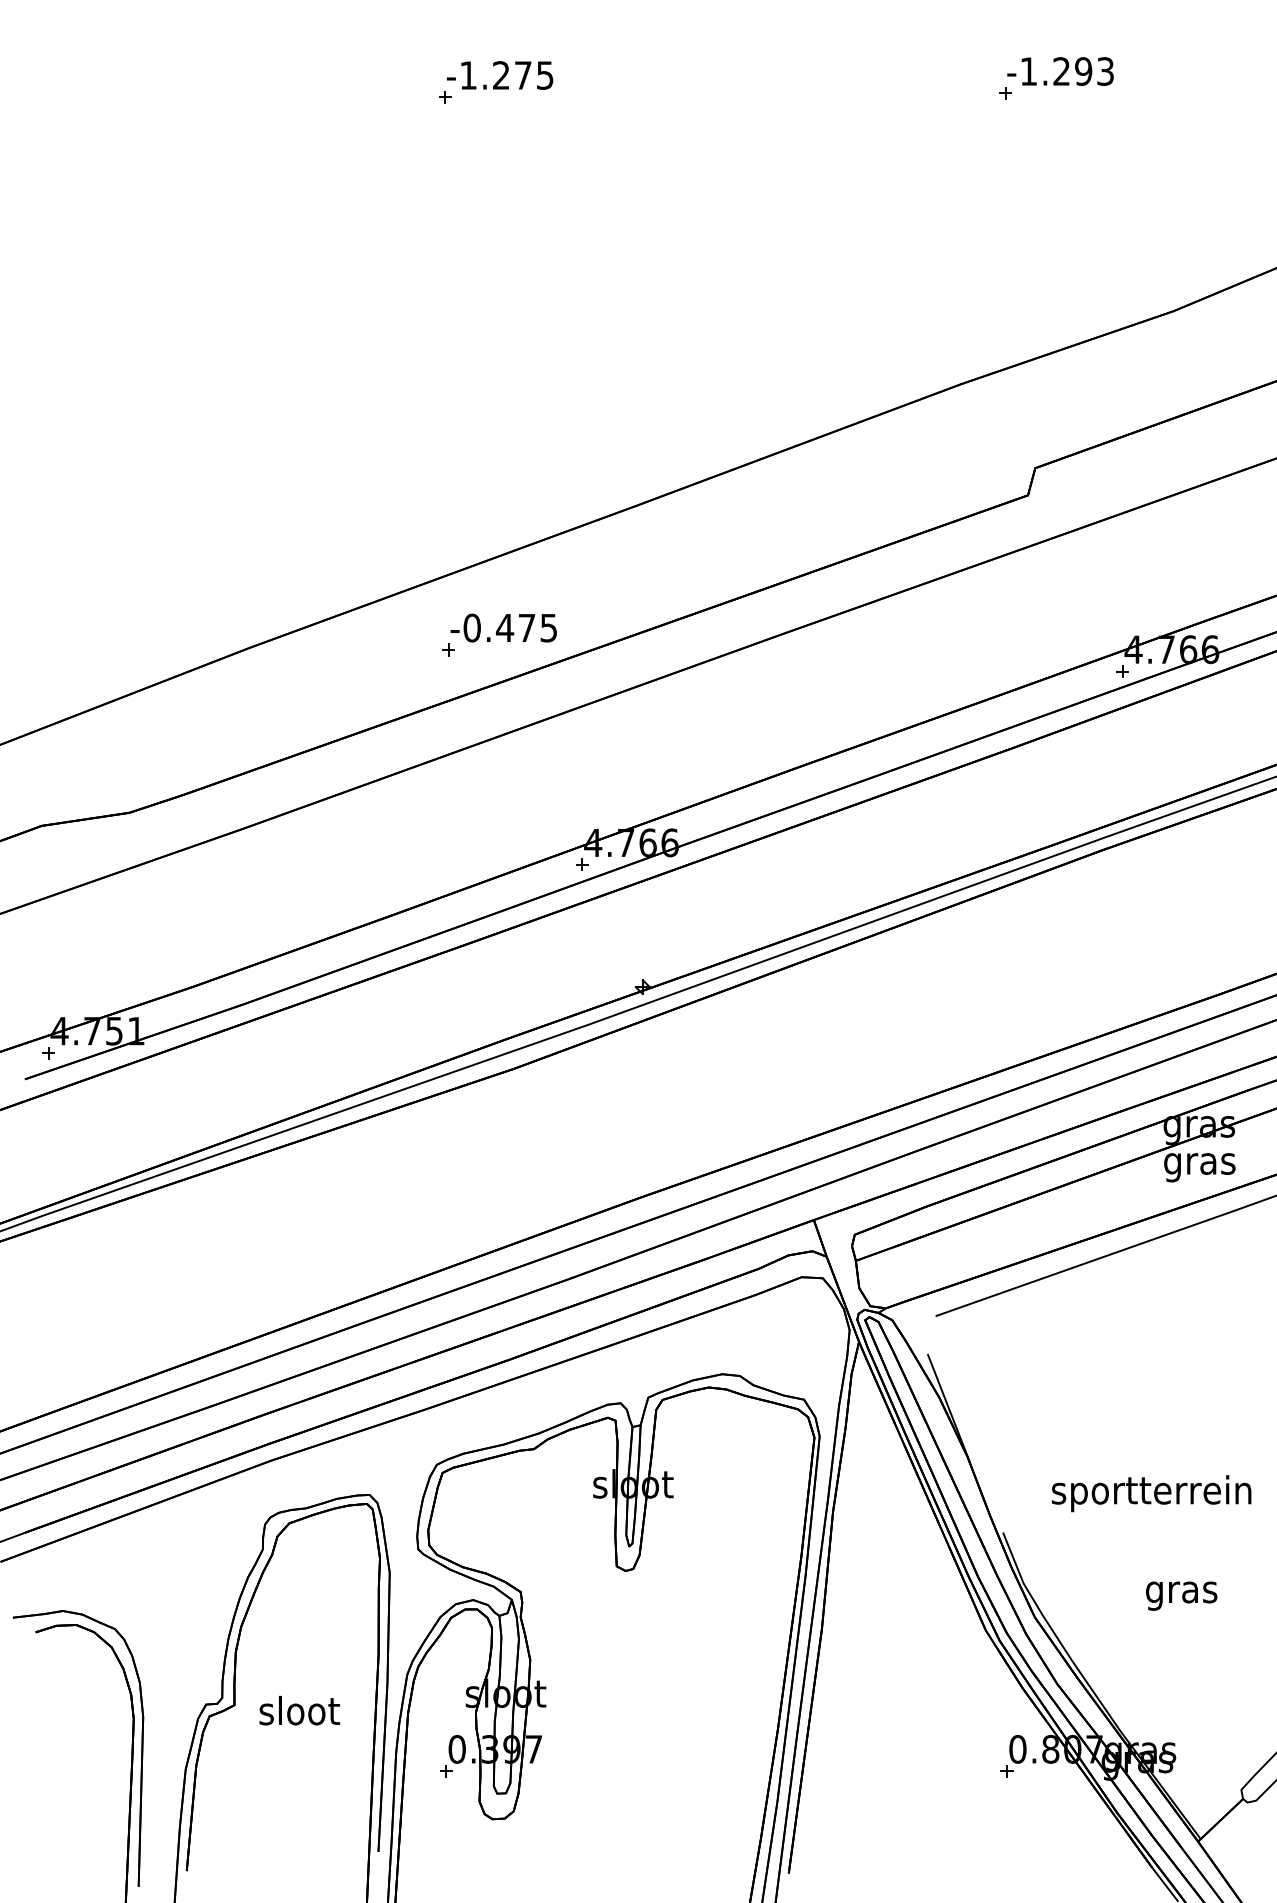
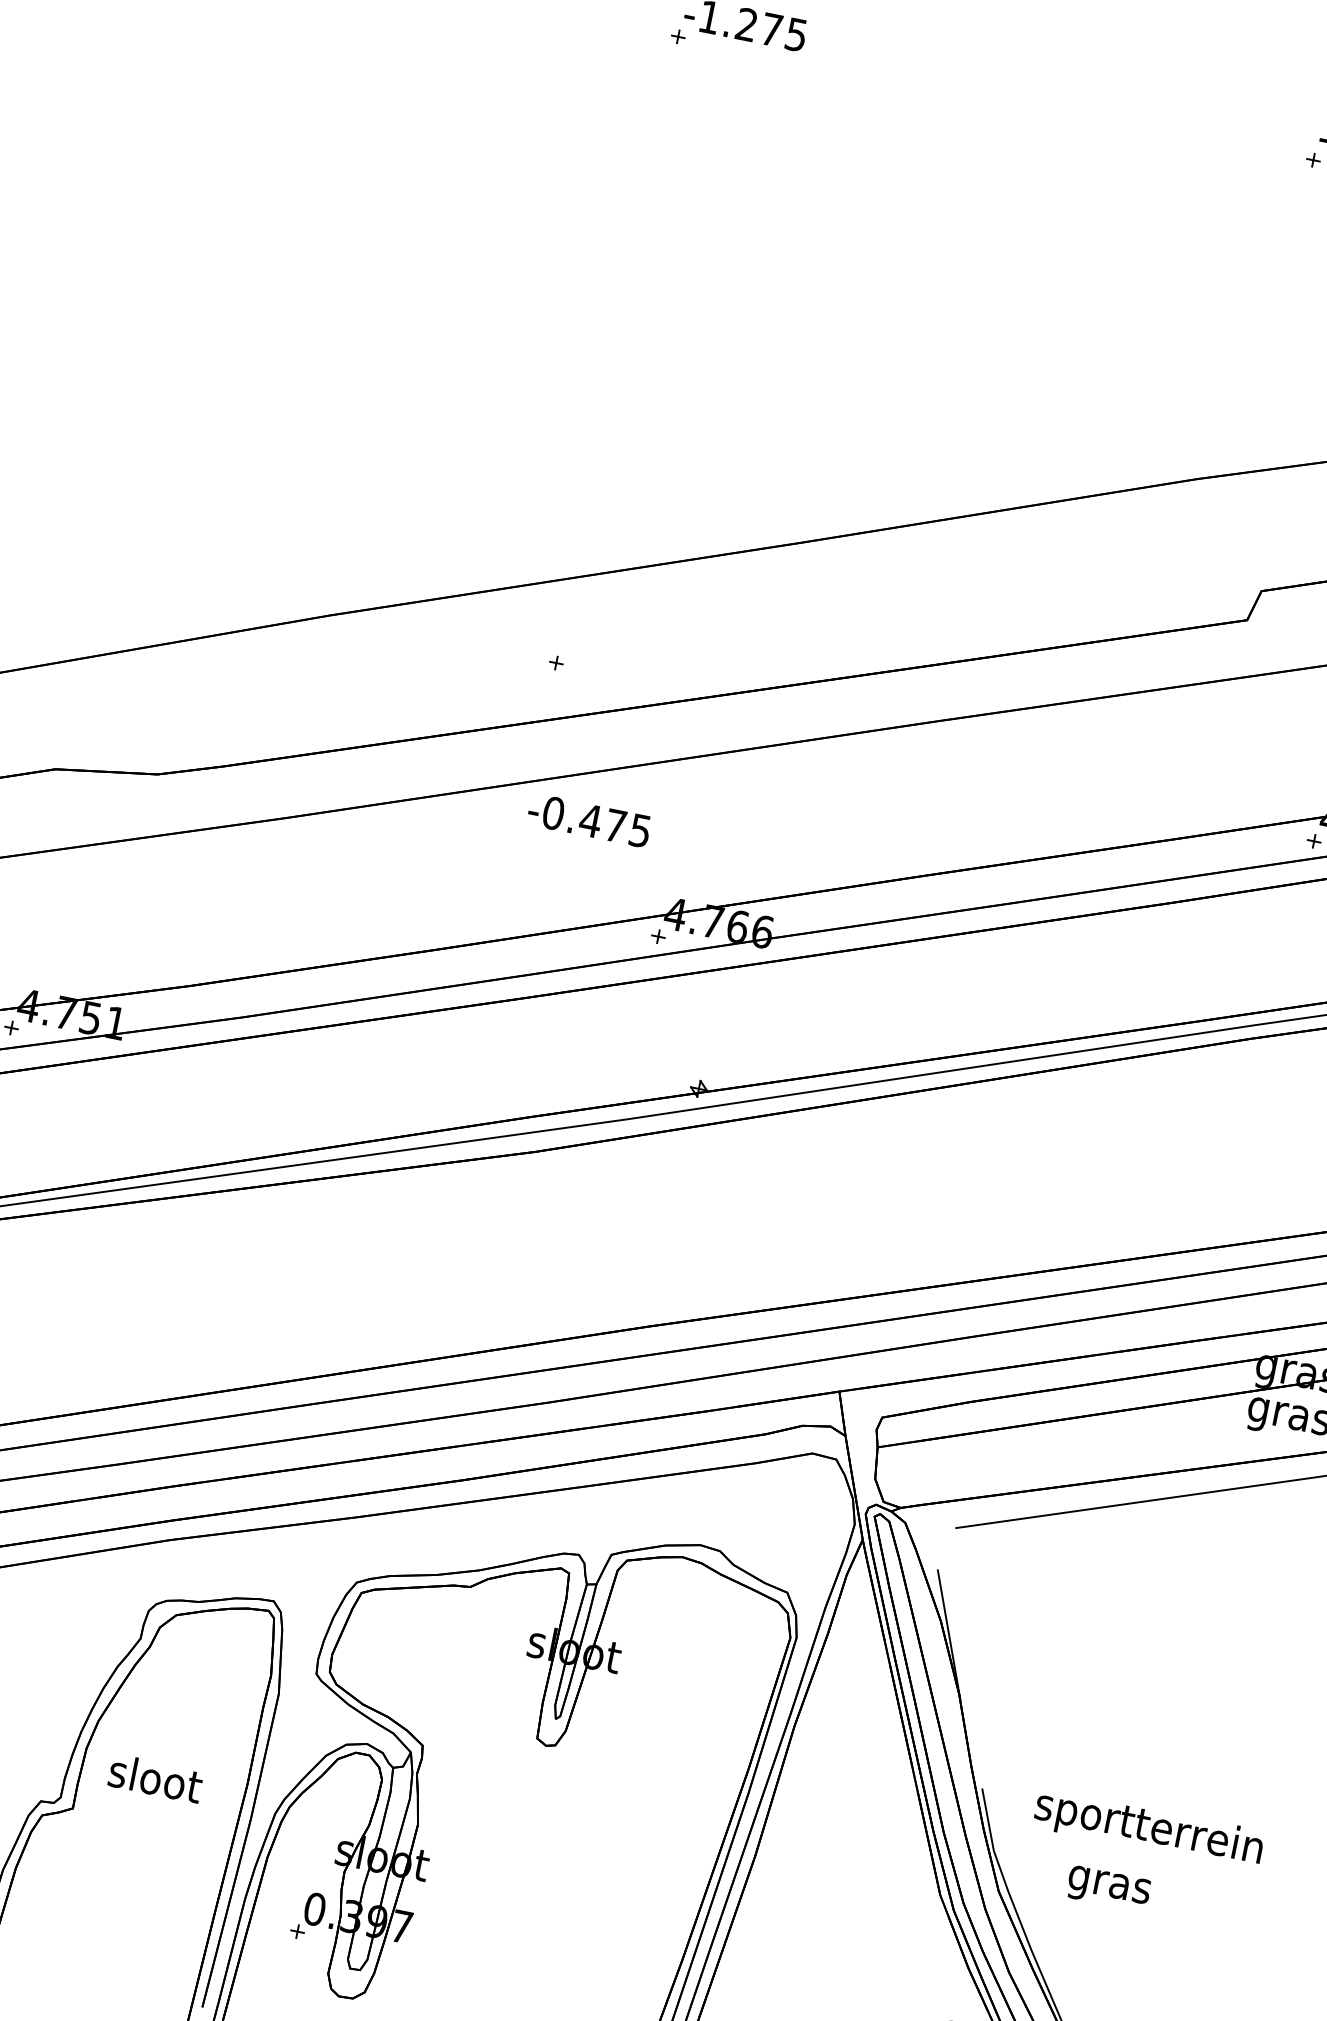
text: (503, 627) -> (589, 819), moved
text: (1151, 1493) -> (1148, 1829), moved
text: (1181, 1595) -> (1108, 1888), moved
text: (299, 1710) -> (155, 1778), moved

